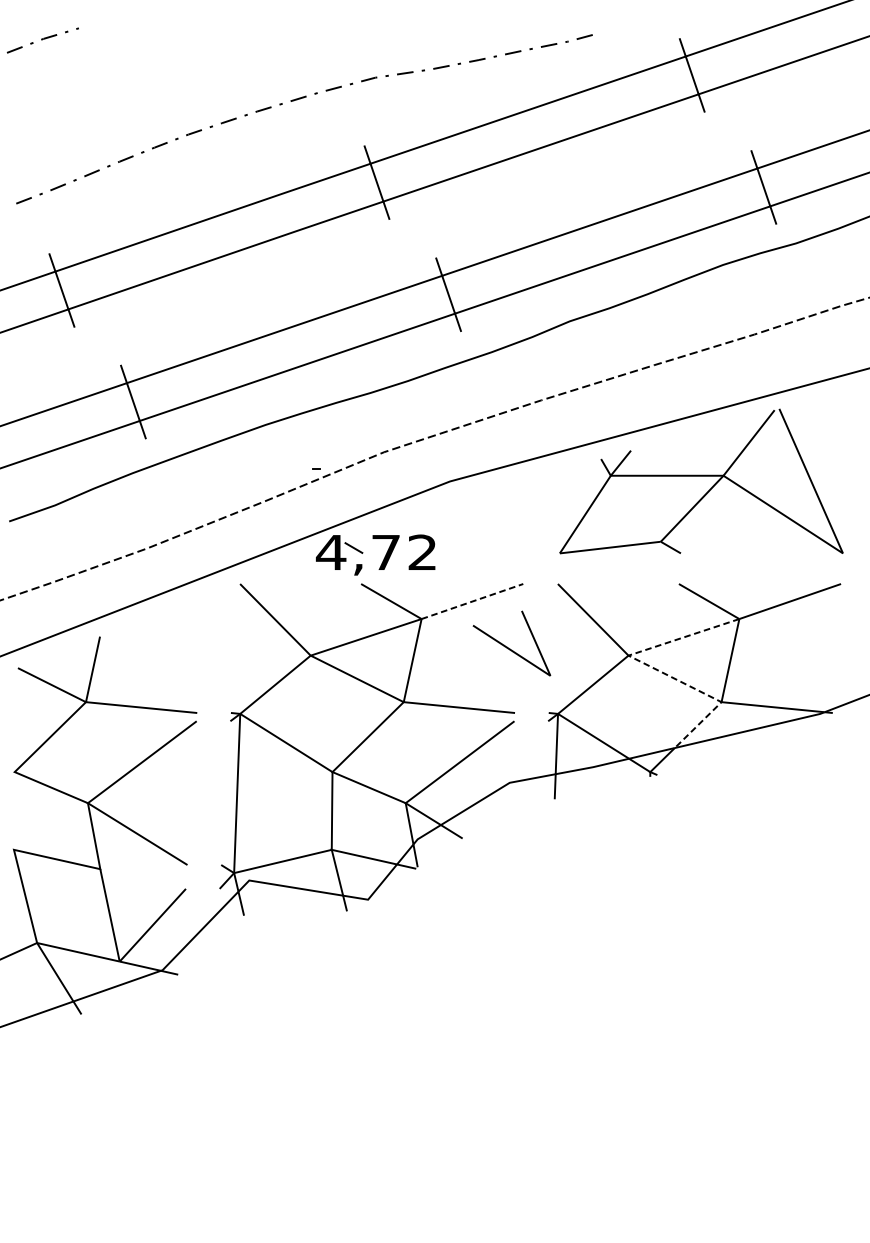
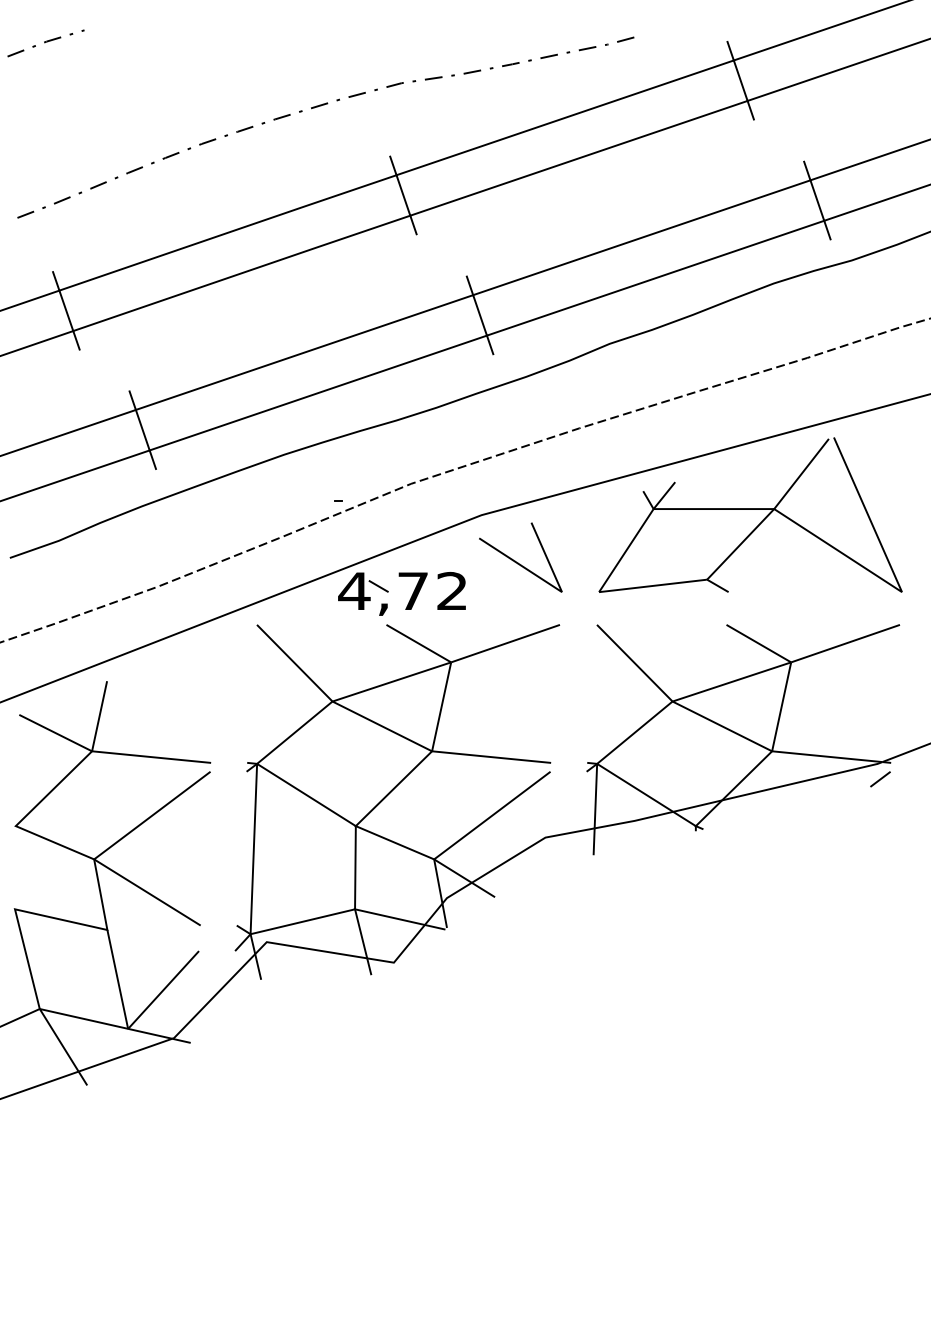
line: (472, 601) -> (505, 643), dashed -> solid
line: (509, 648) -> (518, 562), moved
line: (652, 667) -> (698, 714), dashed -> solid
line: (822, 728) -> (880, 779), added

